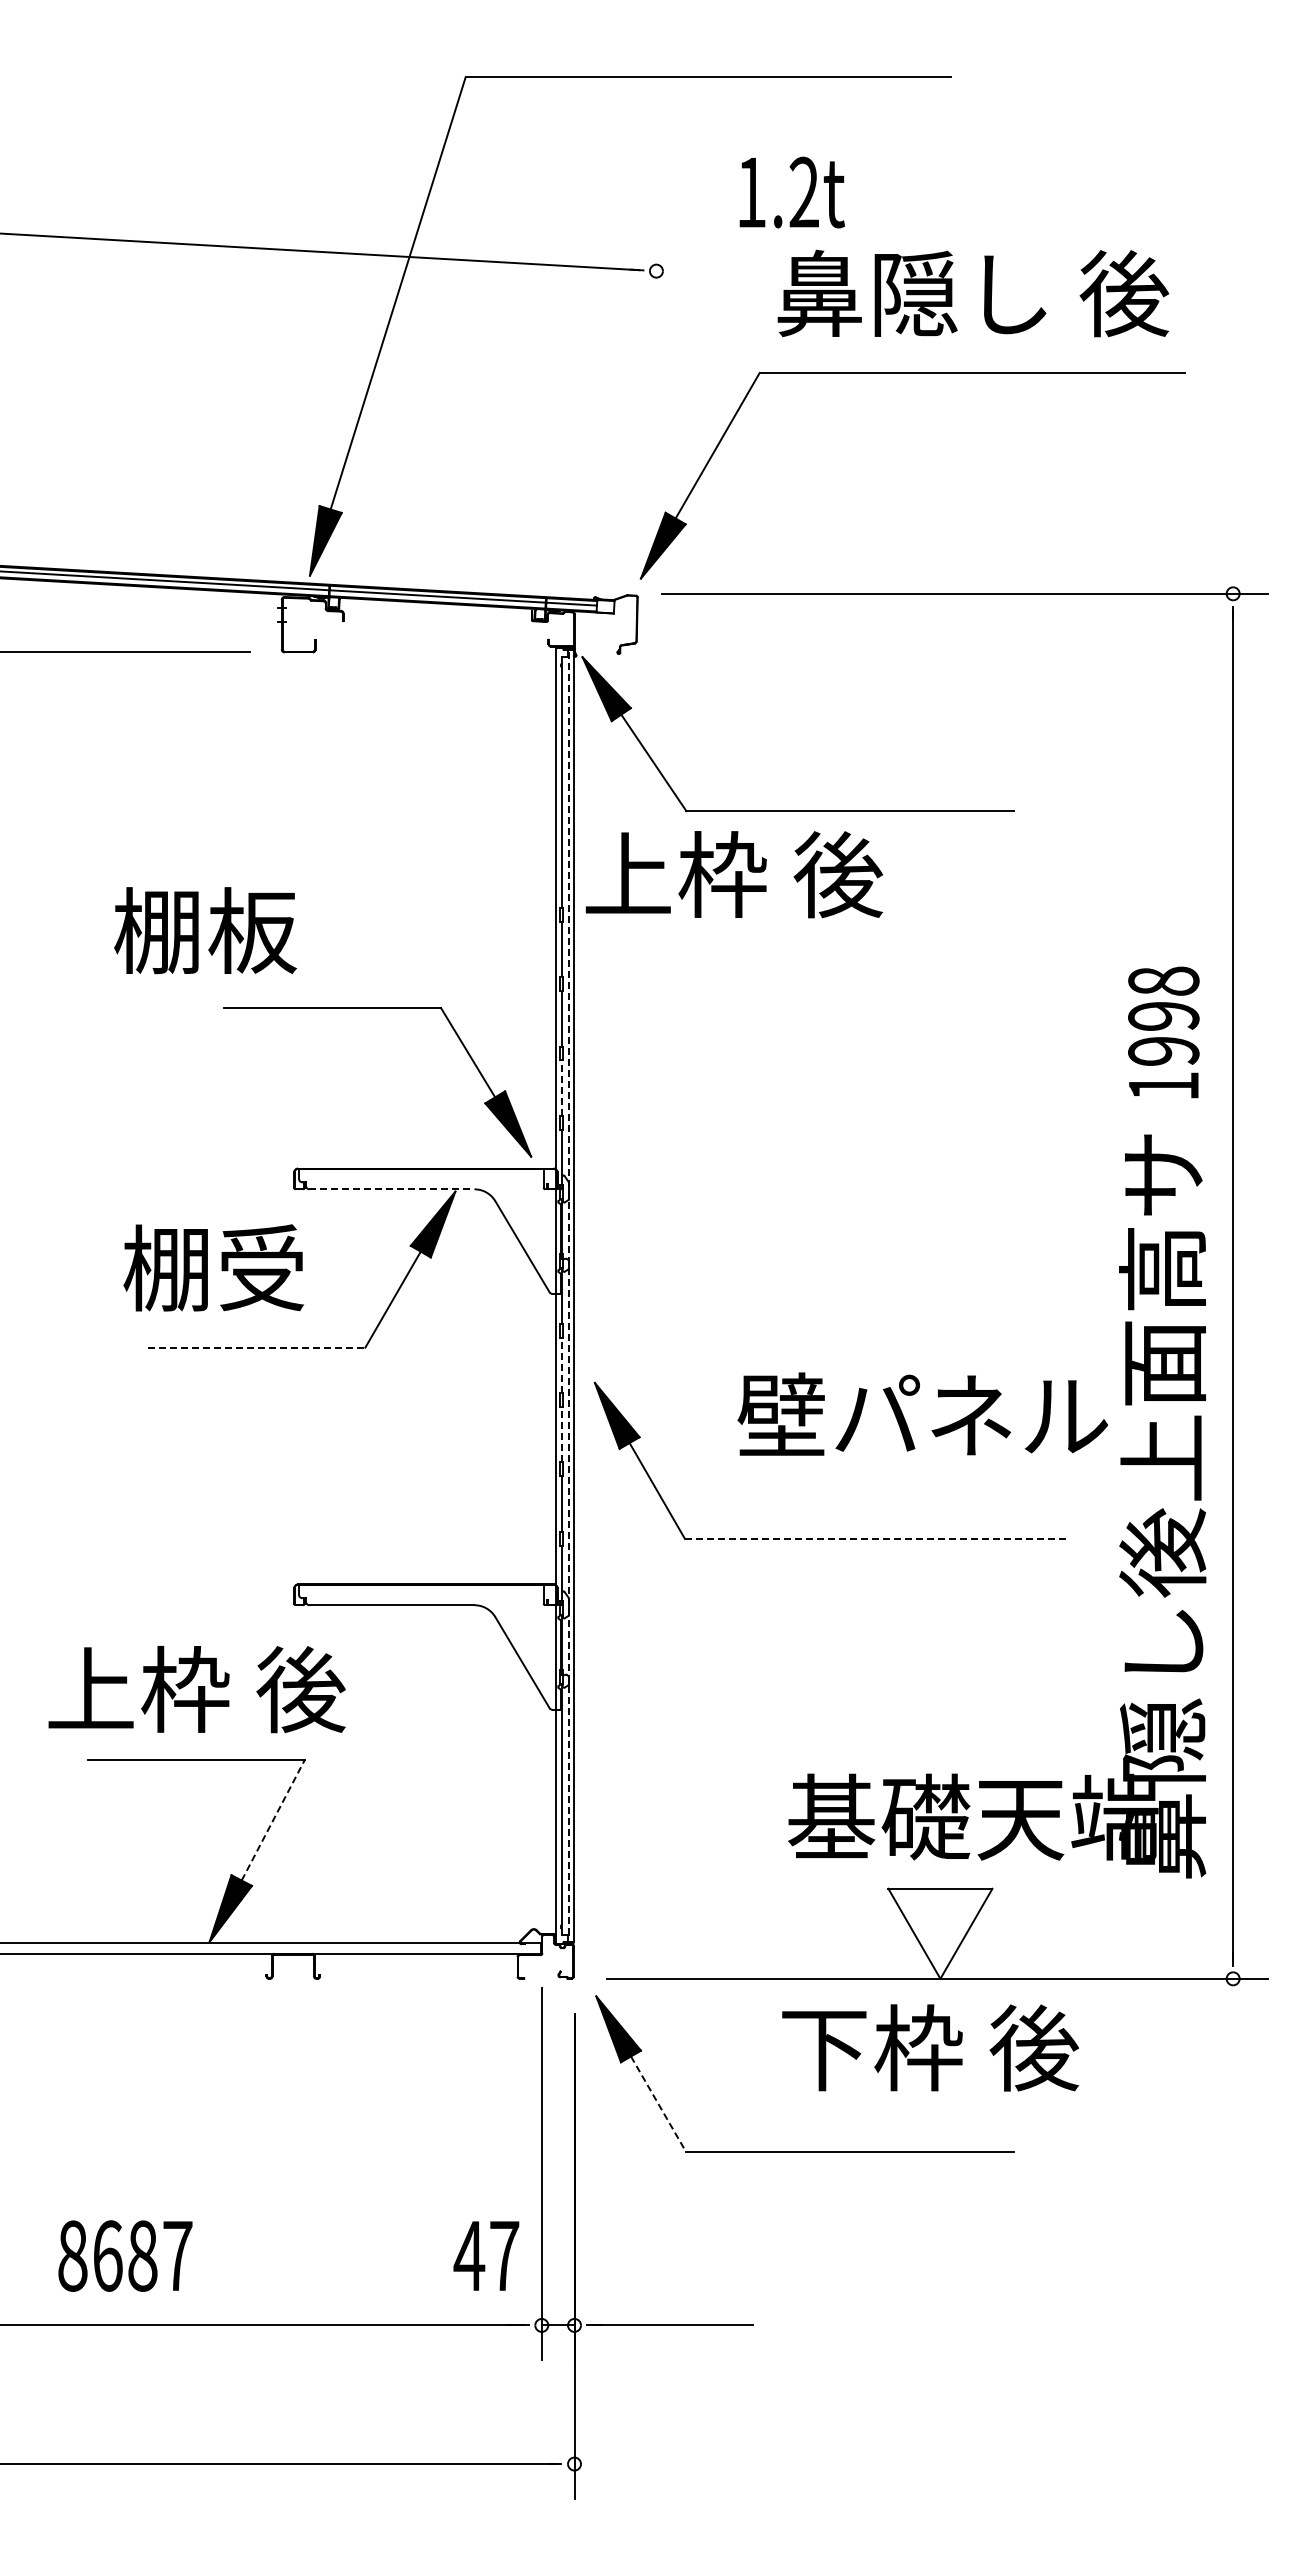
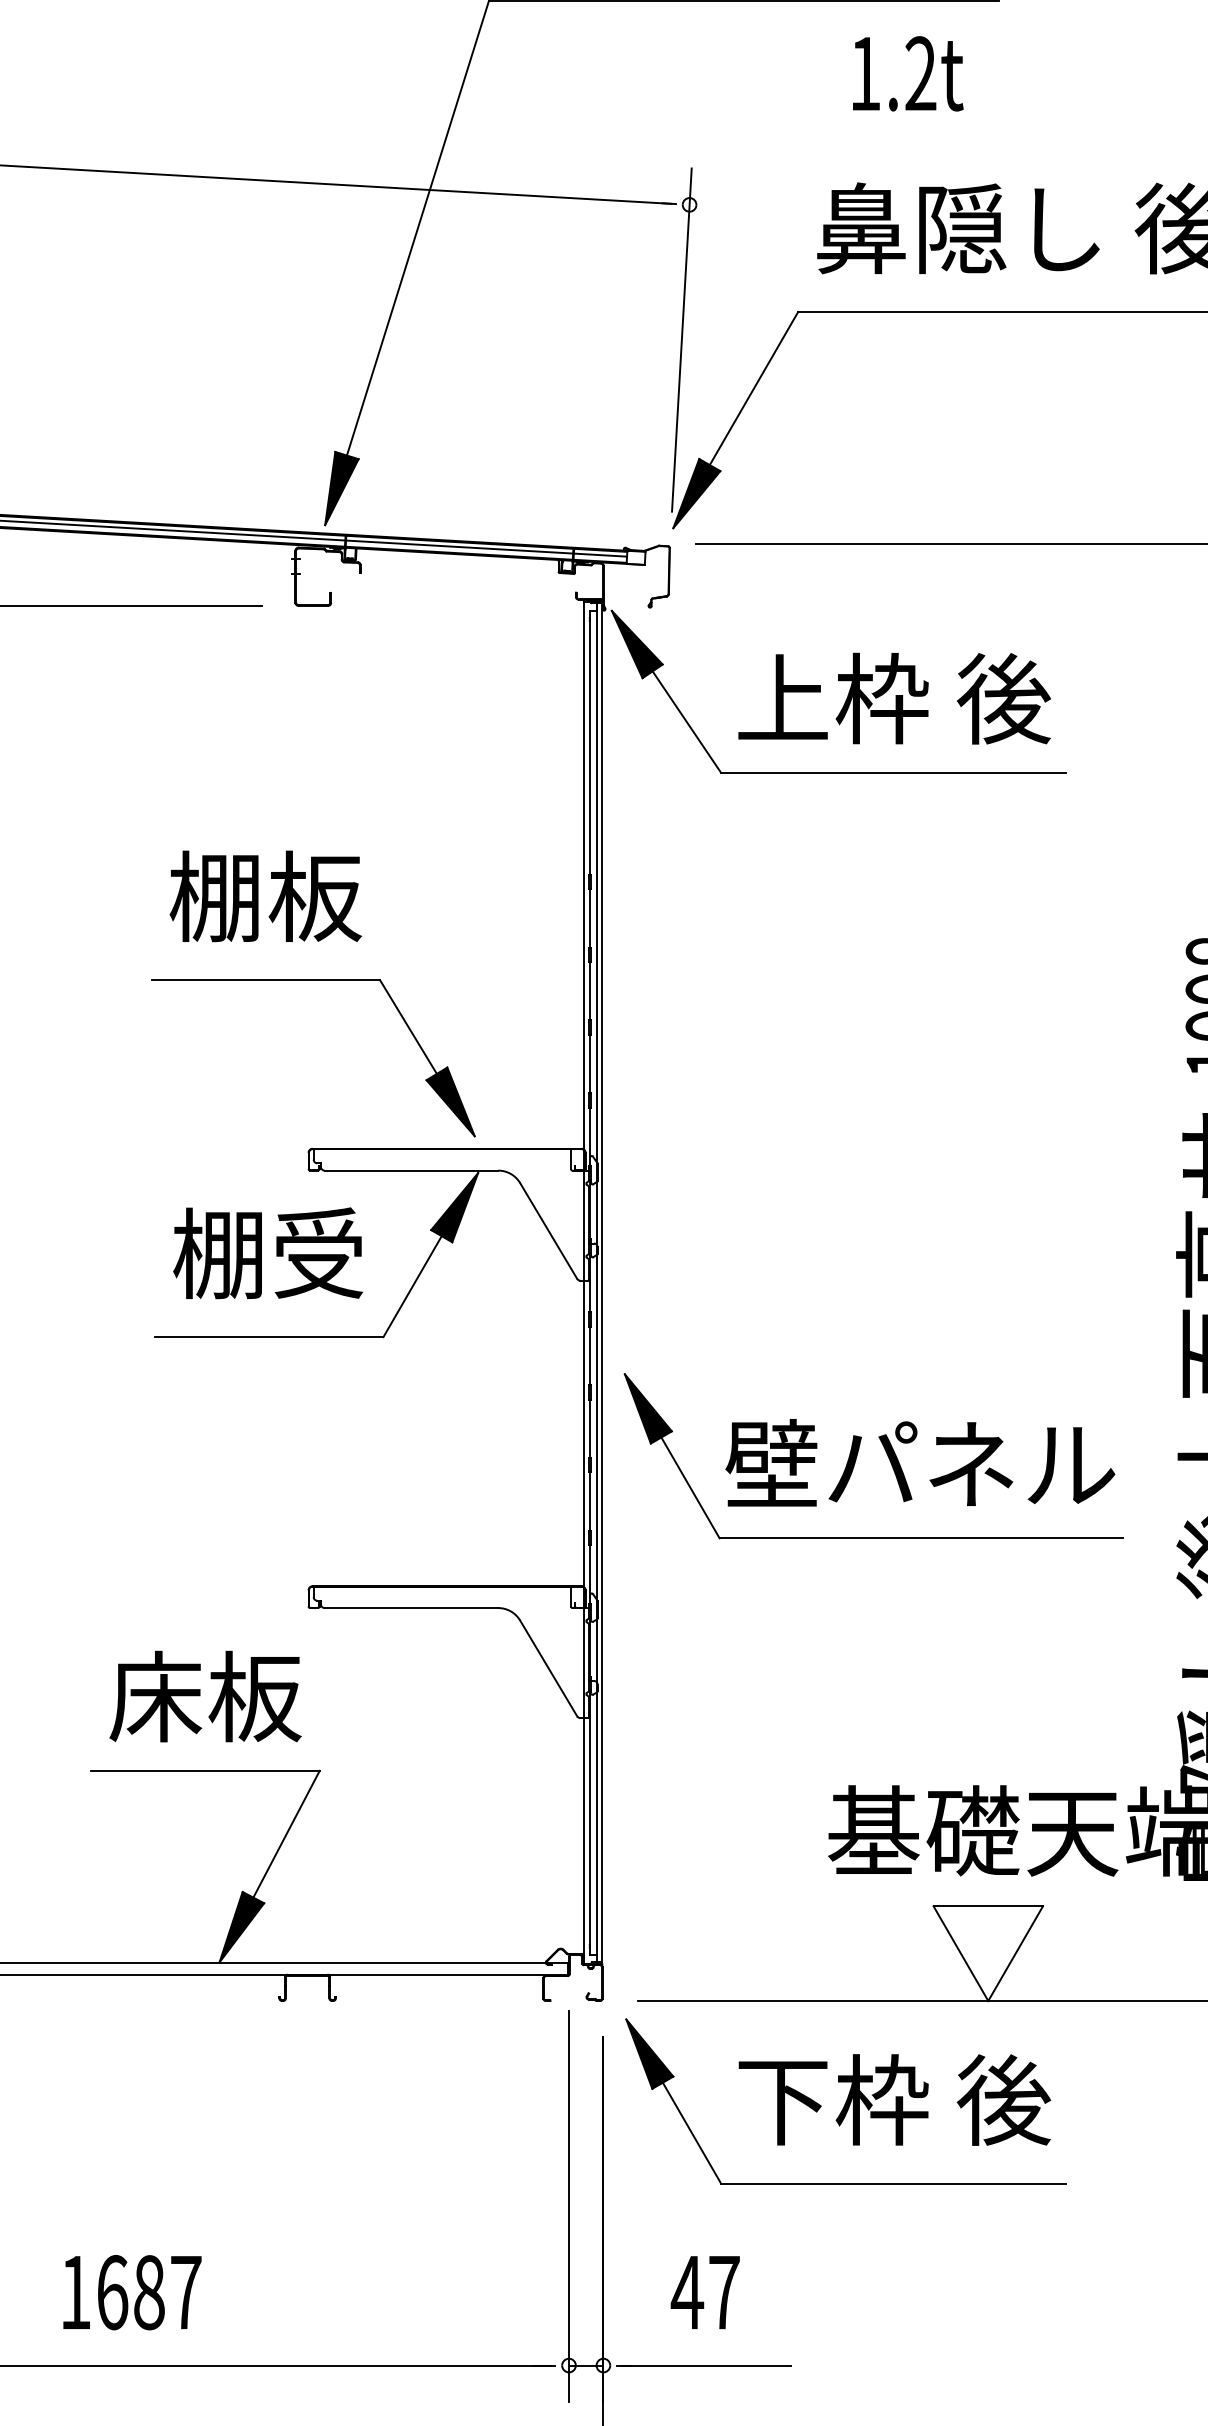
text: (791, 192) -> (907, 73), moved
line: (648, 399) -> (681, 339), added
text: (734, 874) -> (894, 698), moved
text: (205, 930) -> (265, 896), moved
part: (377, 1008) -> (313, 980), moved
line: (561, 1088) -> (589, 1064), dashed -> solid
line: (391, 1189) -> (410, 1170), dashed -> solid
text: (213, 1267) -> (267, 1252), moved
line: (568, 1292) -> (597, 1279), dashed -> solid
line: (256, 1347) -> (268, 1336), dashed -> solid
line: (561, 1365) -> (589, 1355), dashed -> solid
text: (922, 1413) -> (920, 1462), moved
line: (561, 1434) -> (589, 1428), dashed -> solid
line: (876, 1538) -> (921, 1537), dashed -> solid
text: (196, 1689) -> (205, 1696), 上枠 後 -> 床板
line: (273, 1819) -> (286, 1833), dashed -> solid
text: (930, 2047) -> (894, 2099), moved
line: (658, 2104) -> (691, 2133), dashed -> solid
text: (72, 2255) -> (75, 2292), 8687 -> 1687
text: (486, 2255) -> (705, 2292), moved

